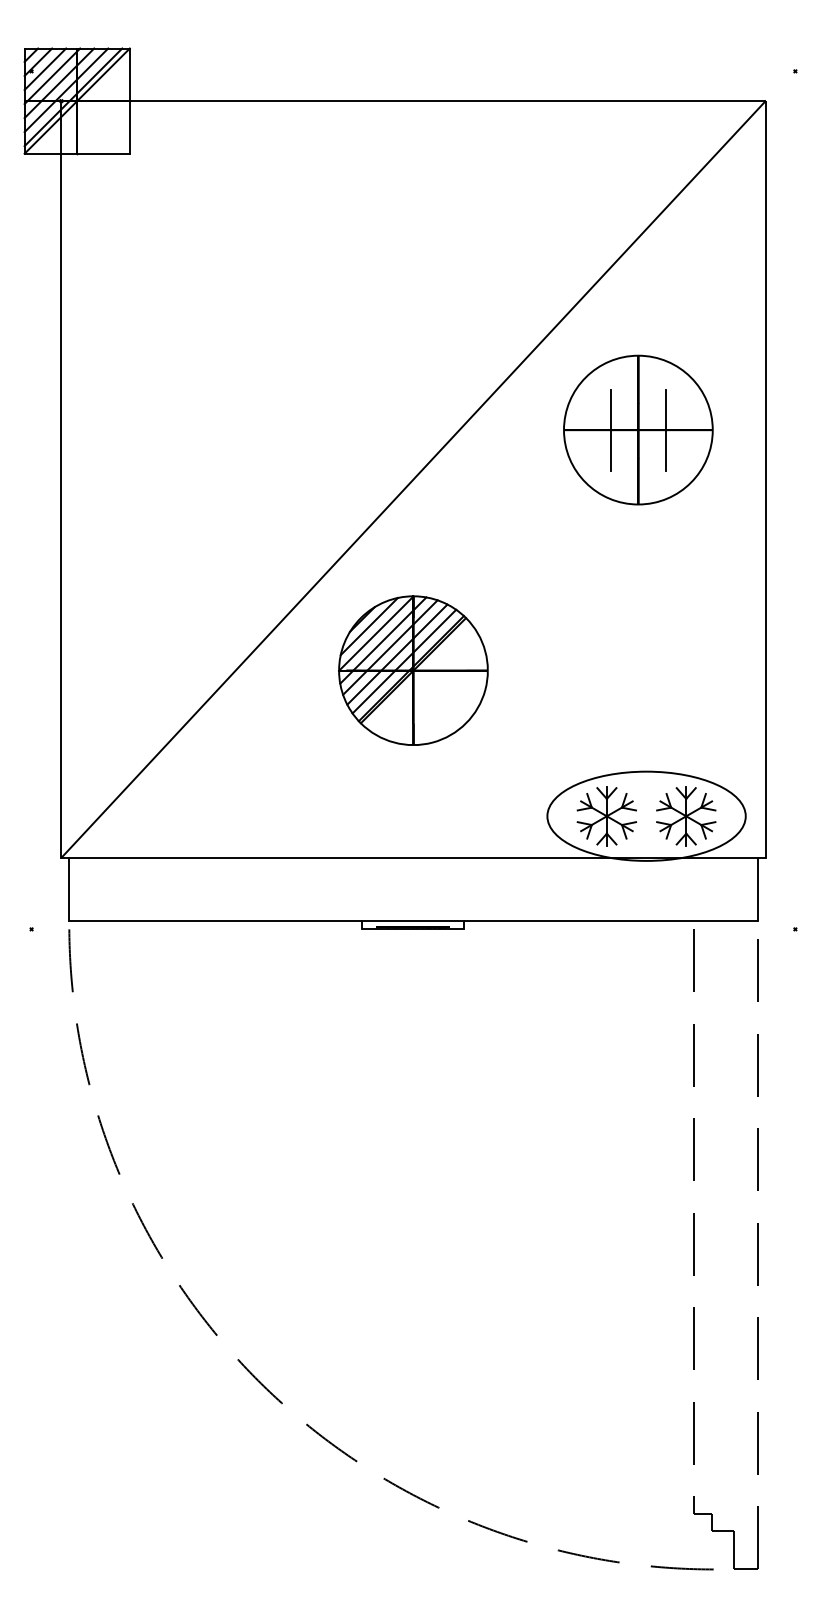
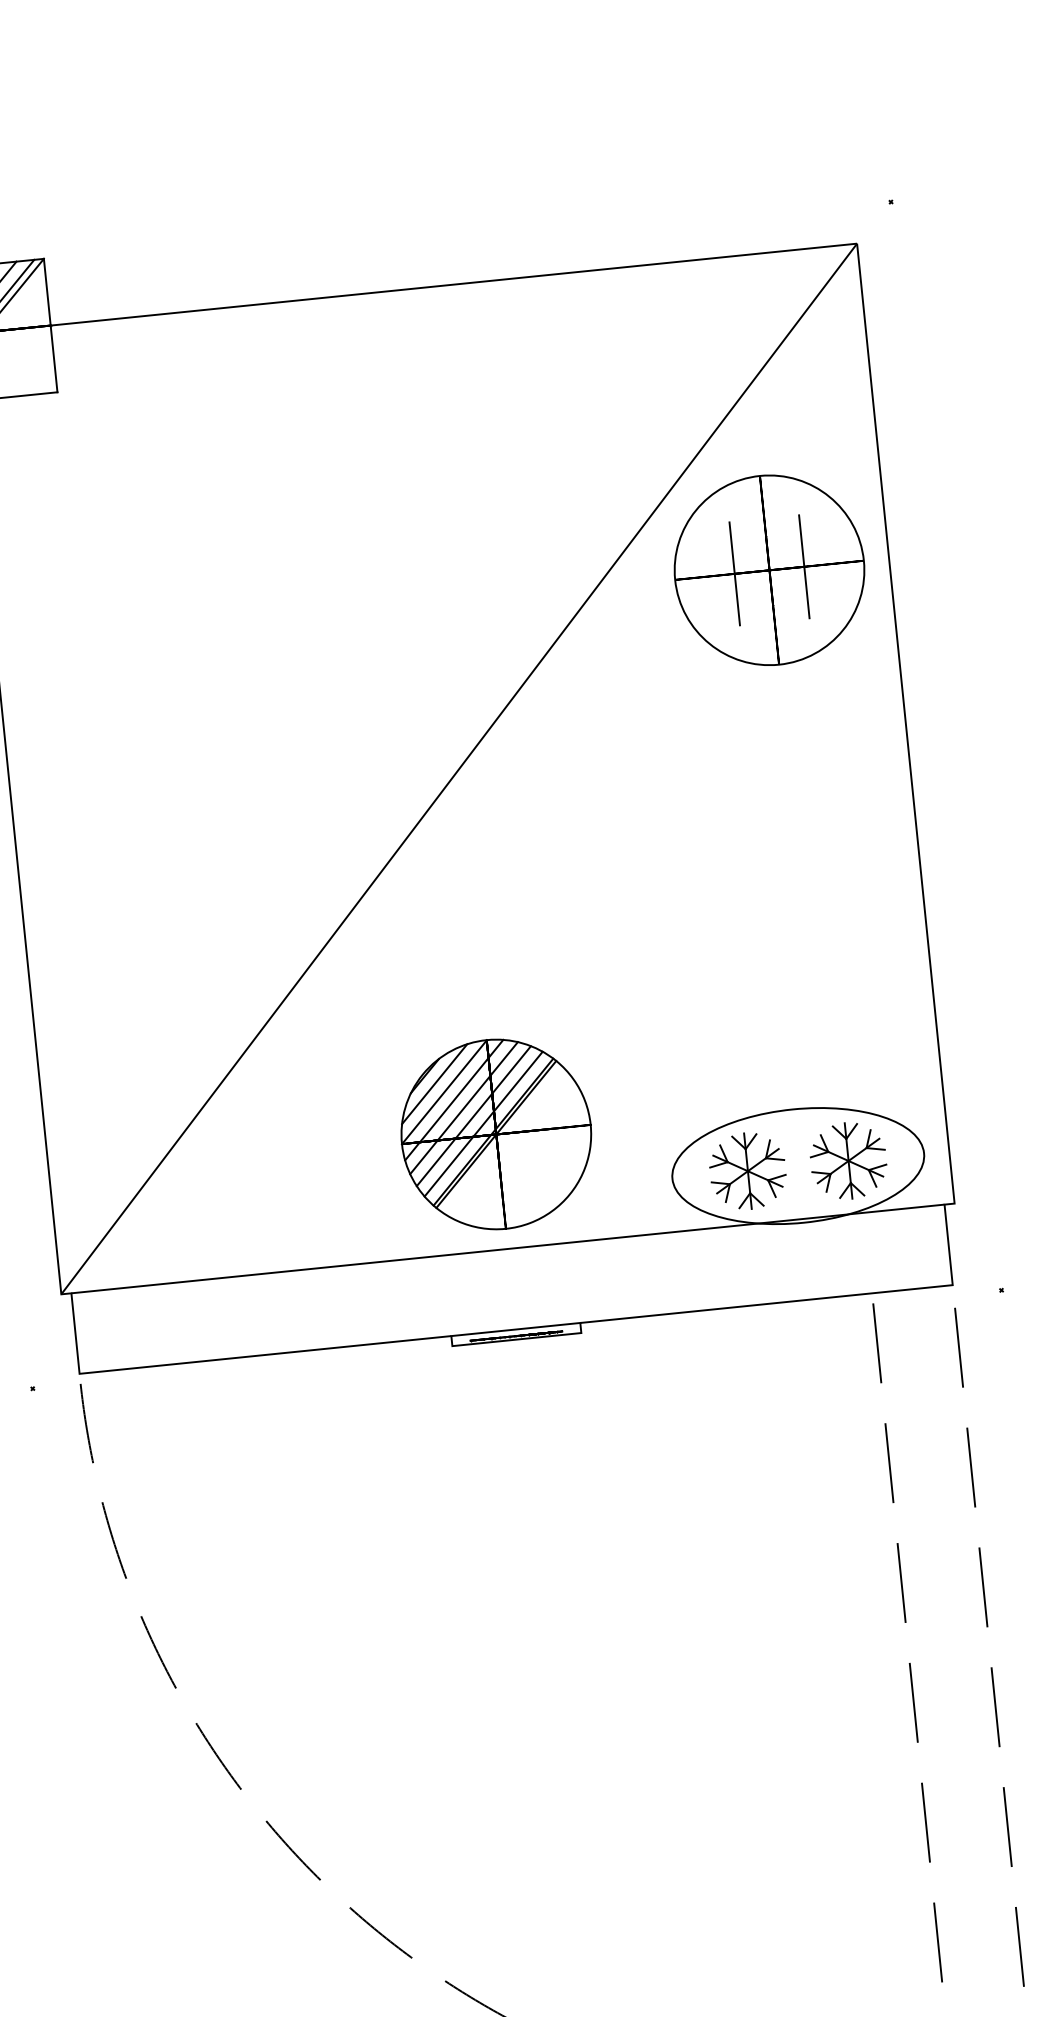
part: (638, 429) -> (769, 569), moved
part: (413, 670) -> (496, 1134), moved

